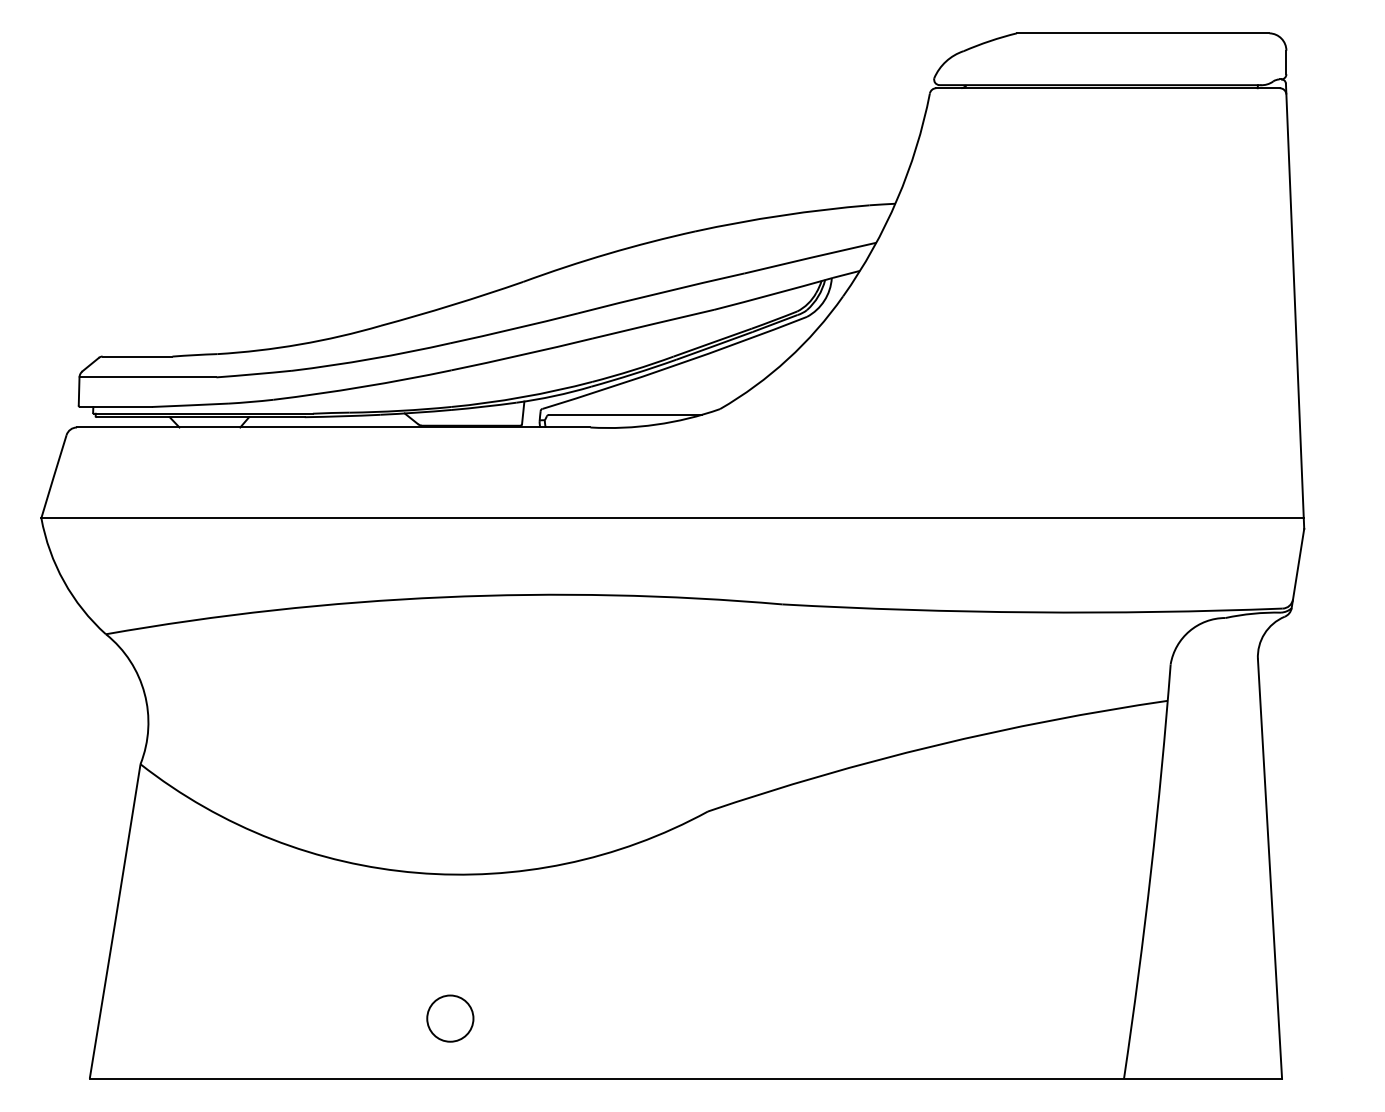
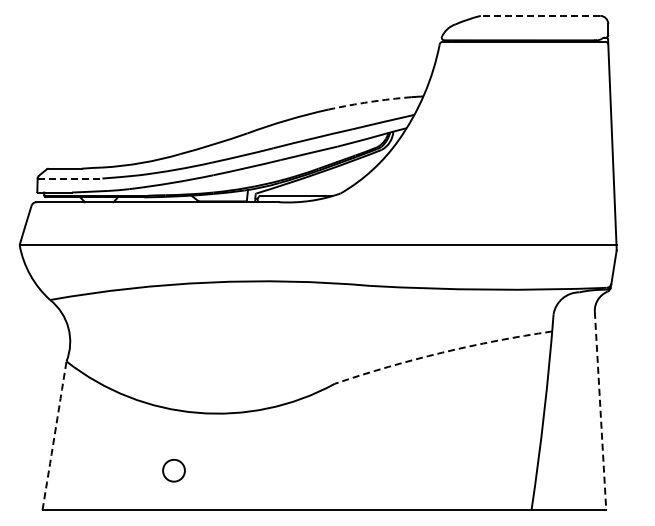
line: (1142, 32) -> (540, 15), solid -> dashed
arc: (781, 216) -> (369, 102), solid -> dashed
line: (148, 377) -> (70, 178), solid -> dashed
arc: (935, 745) -> (442, 352), solid -> dashed
line: (1269, 870) -> (600, 411), solid -> dashed
arc: (115, 920) -> (54, 435), solid -> dashed
circle: (449, 1018) -> (173, 470), moved

